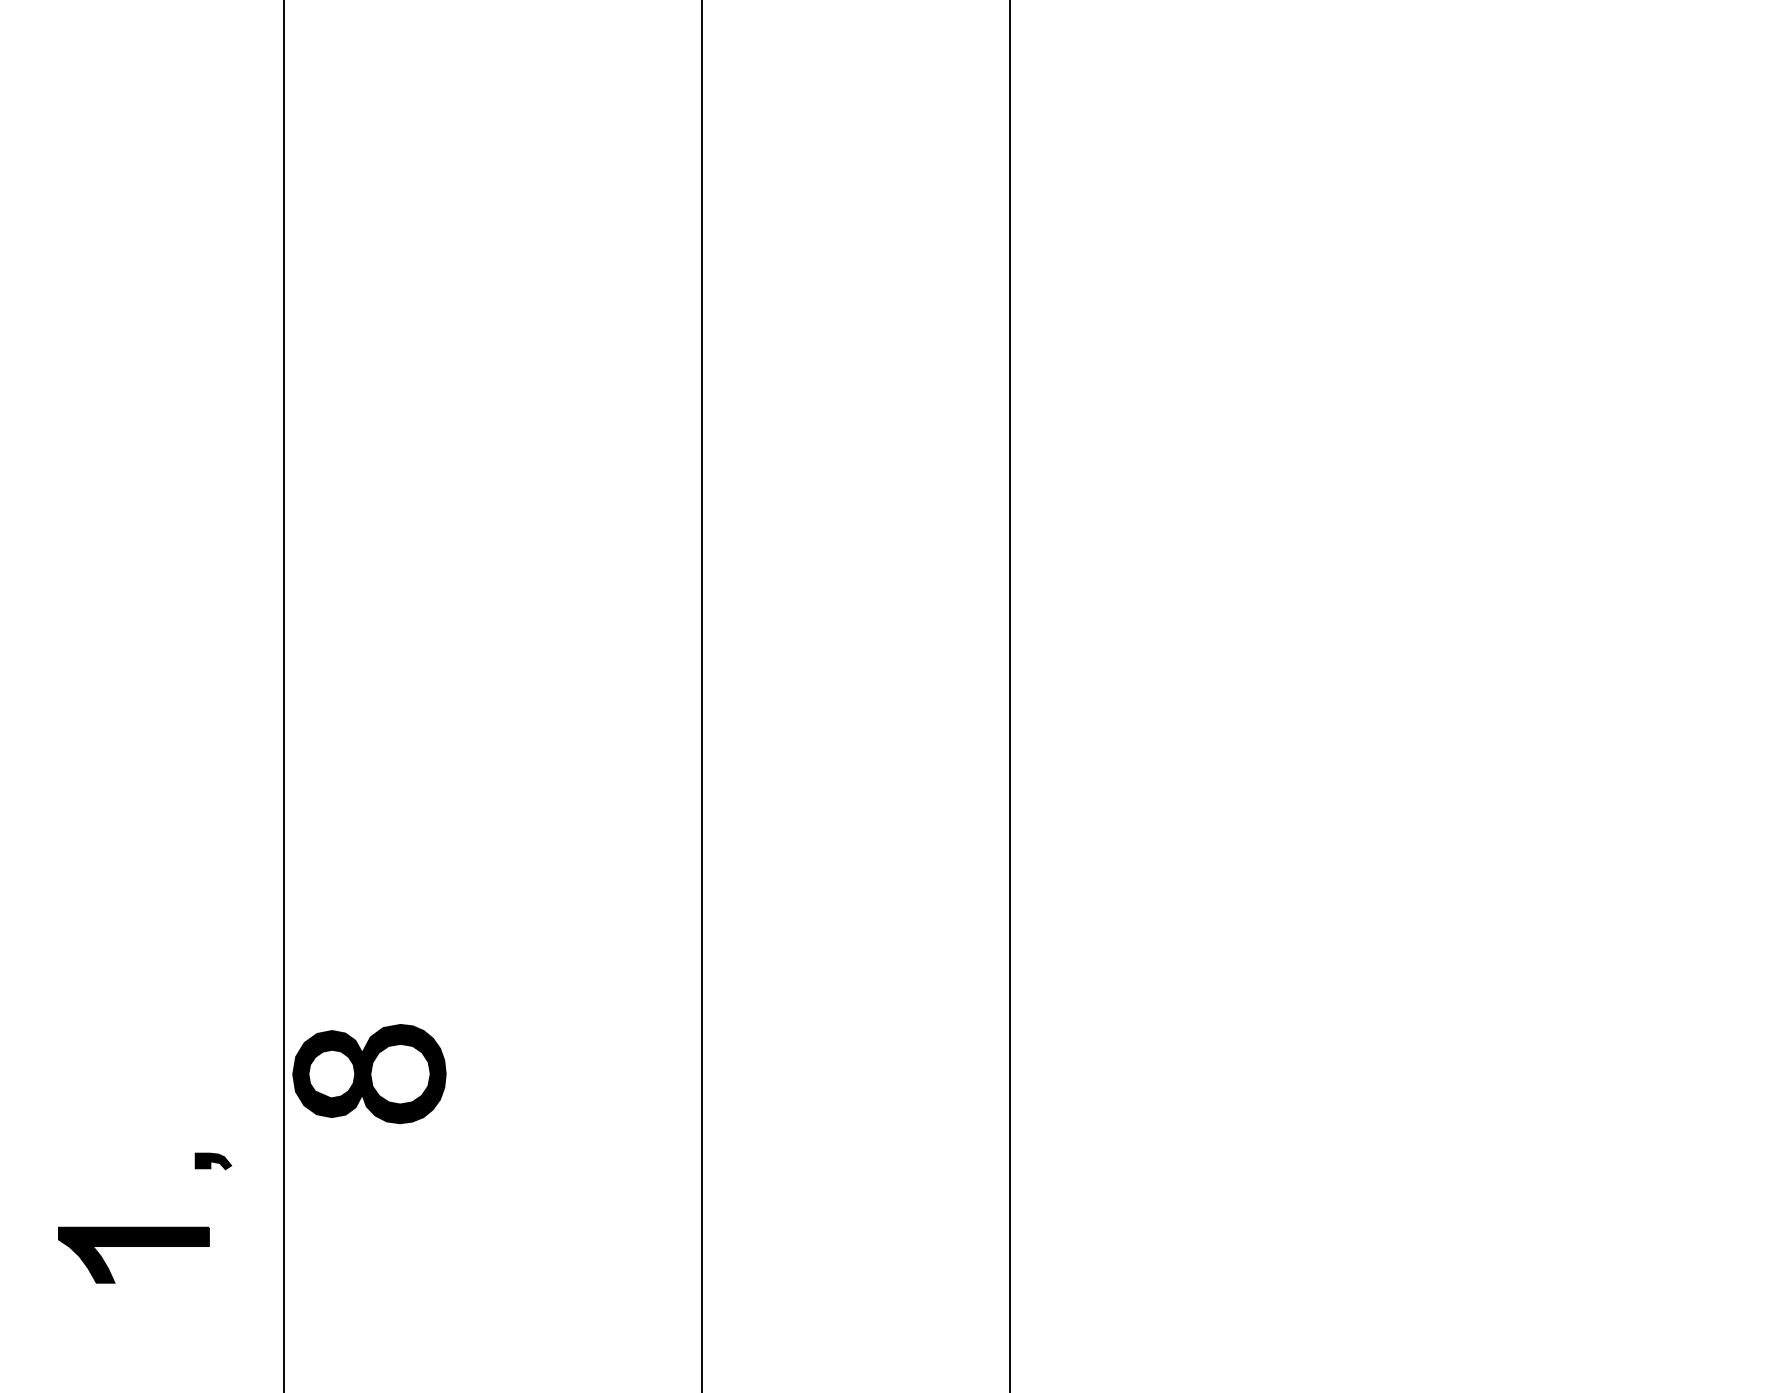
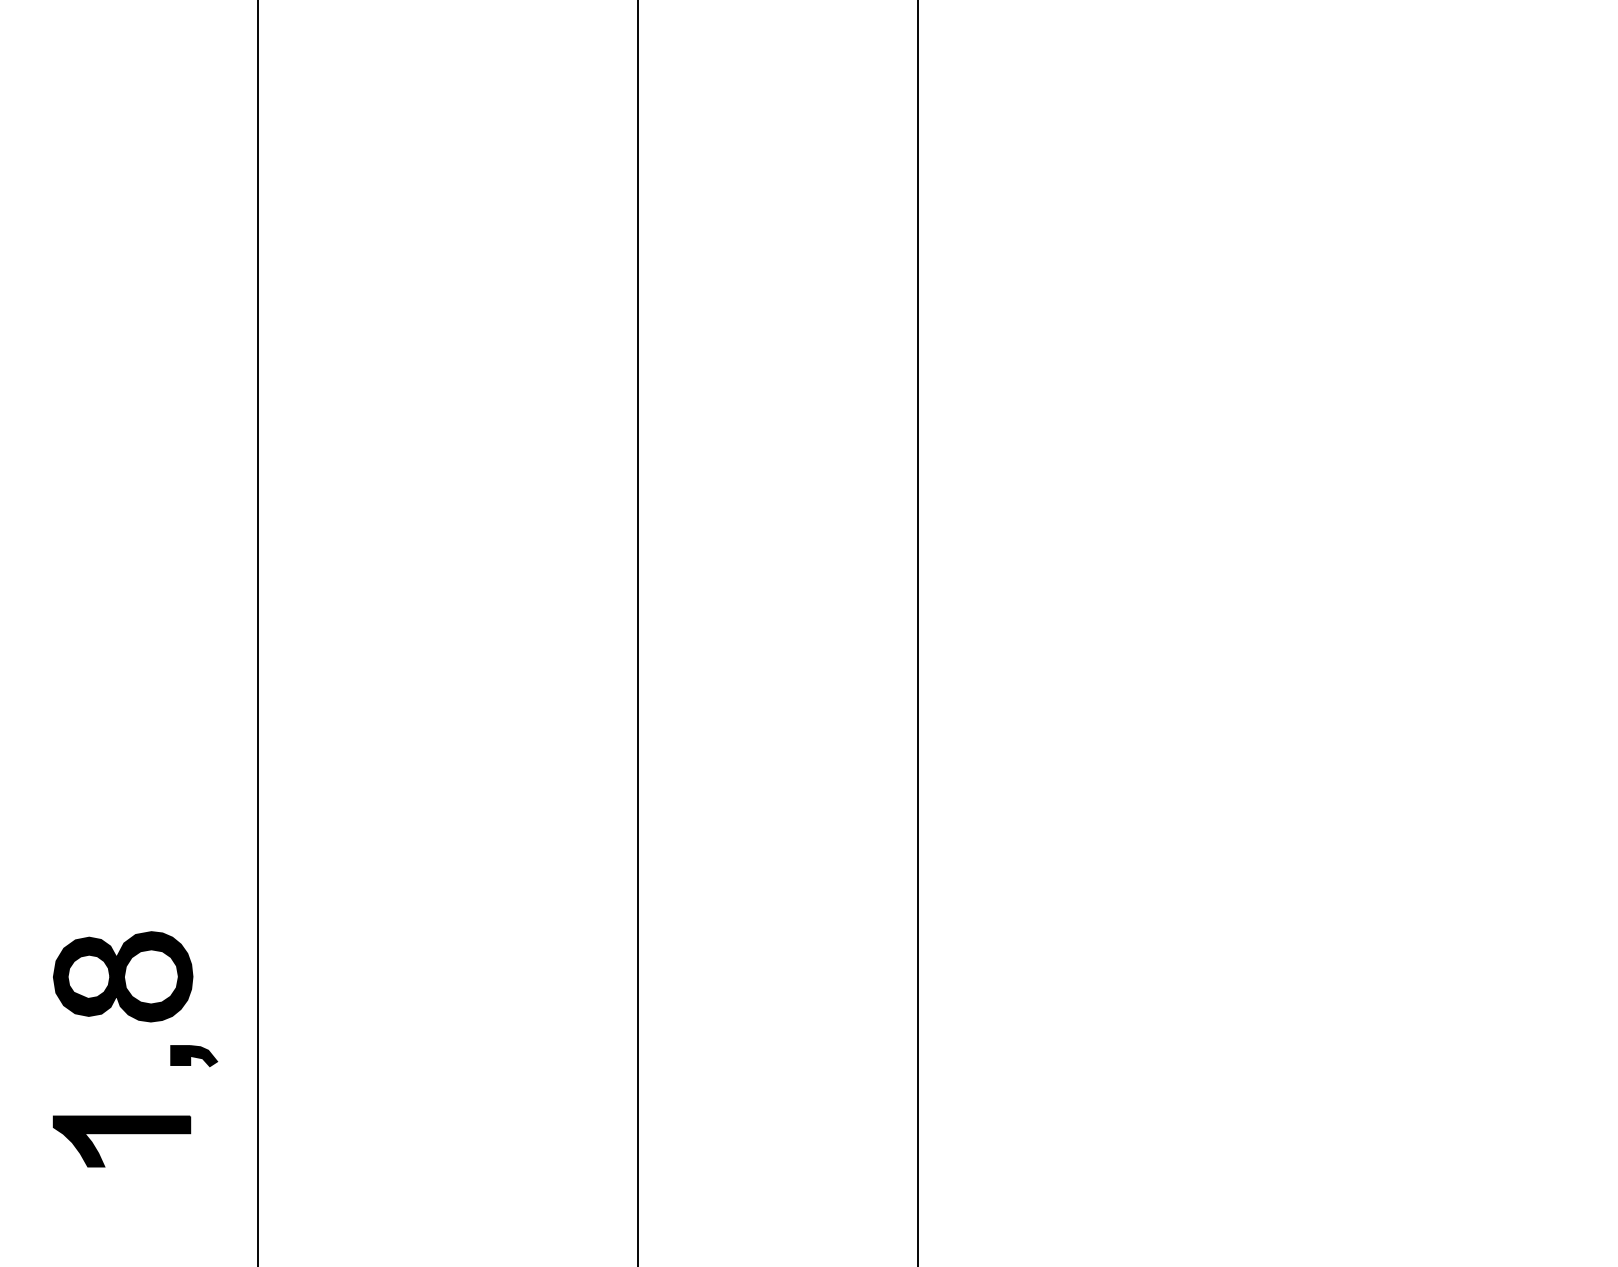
part: (369, 1073) -> (123, 976), moved
part: (213, 1161) -> (194, 1056), size x1.43

